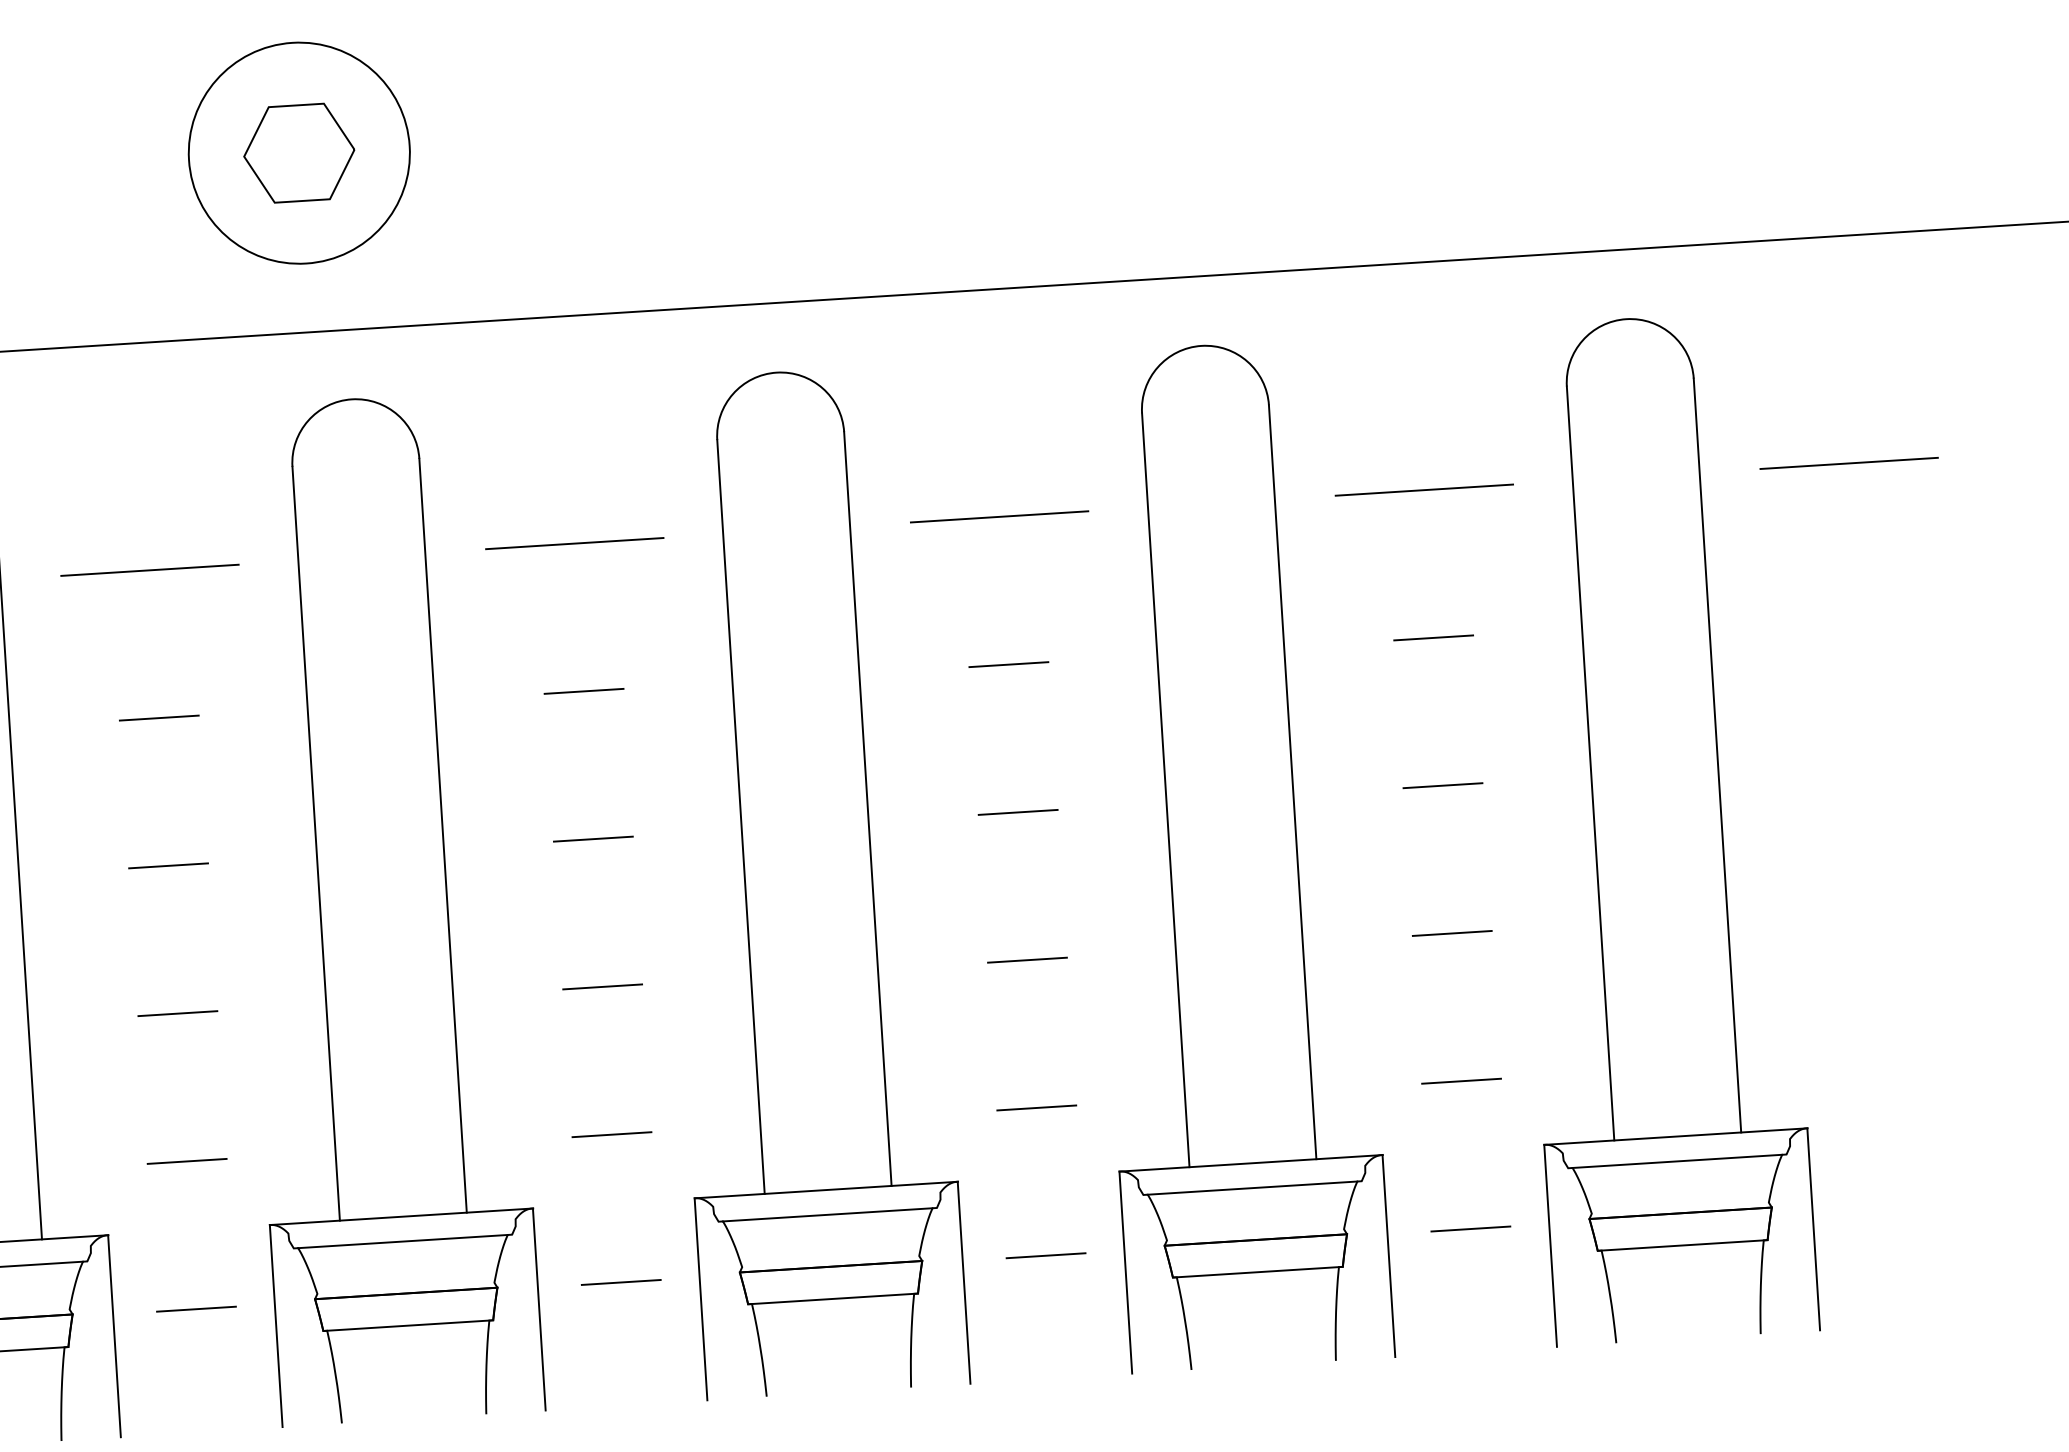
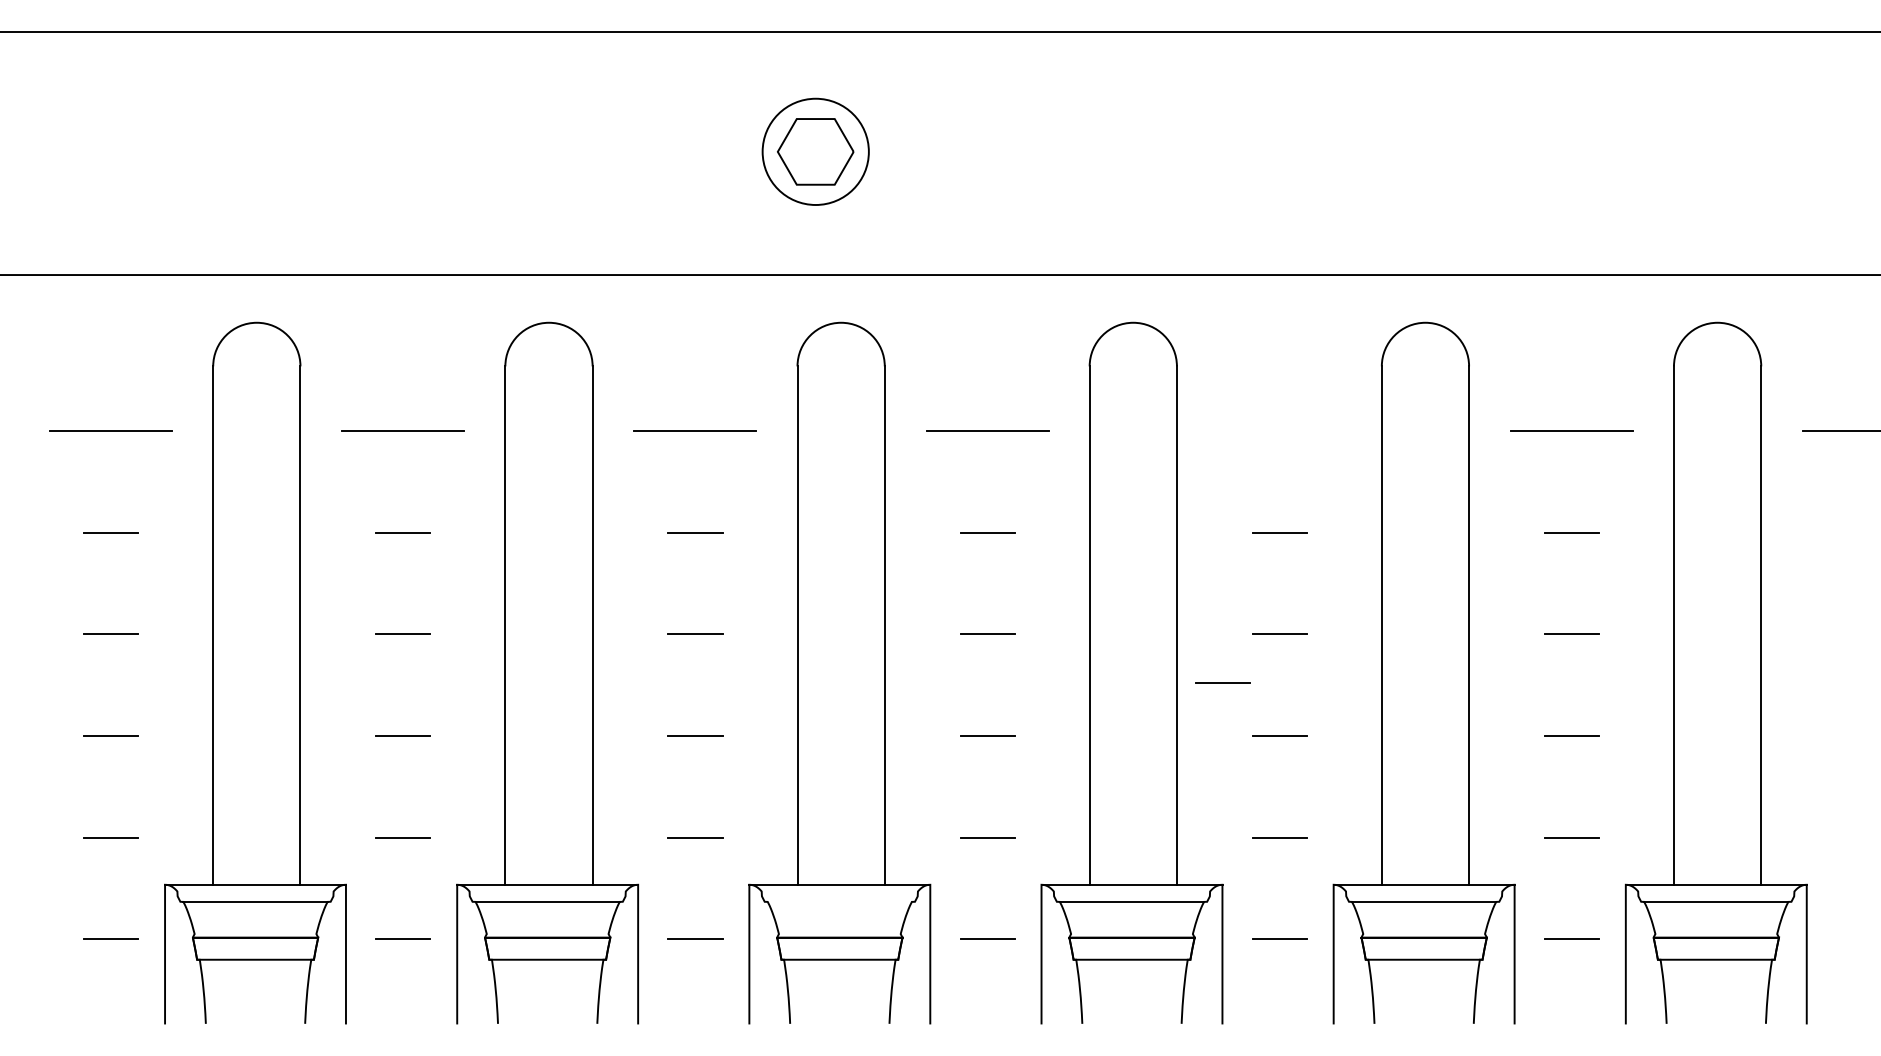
circle: (298, 152) -> (815, 151), size x0.7
line: (999, 517) -> (1279, 431), removed
line: (939, 887) -> (1222, 682), added
line: (402, 1240) -> (839, 901), removed

